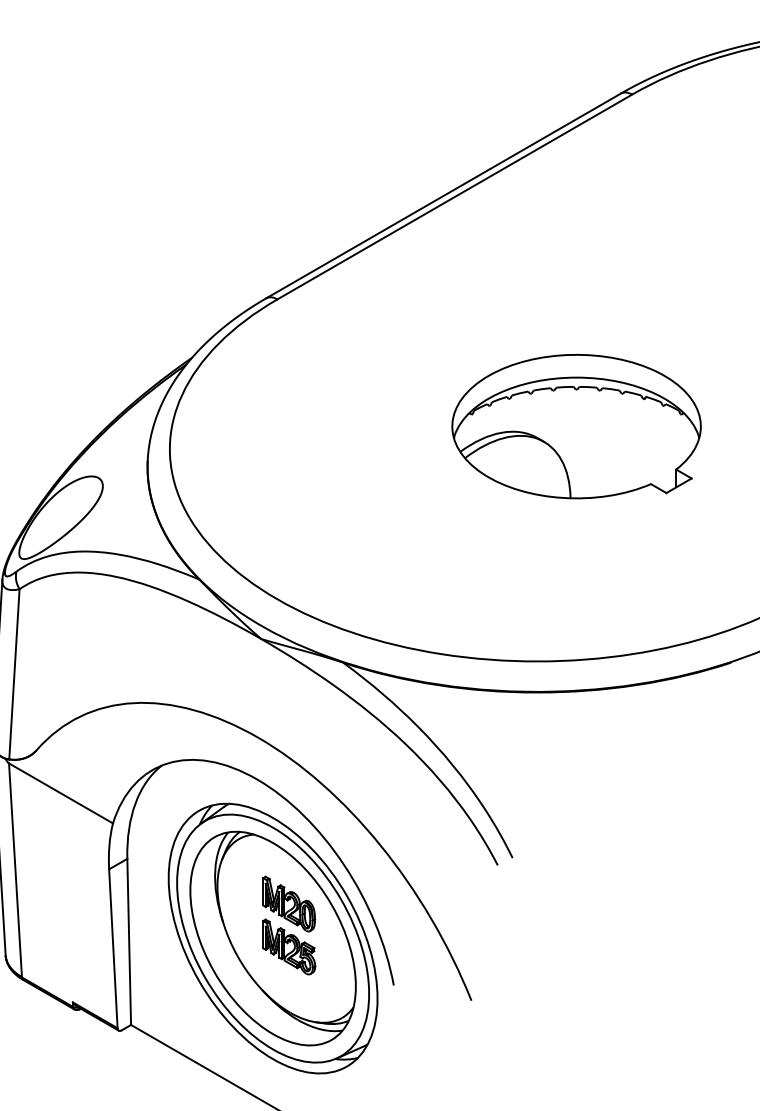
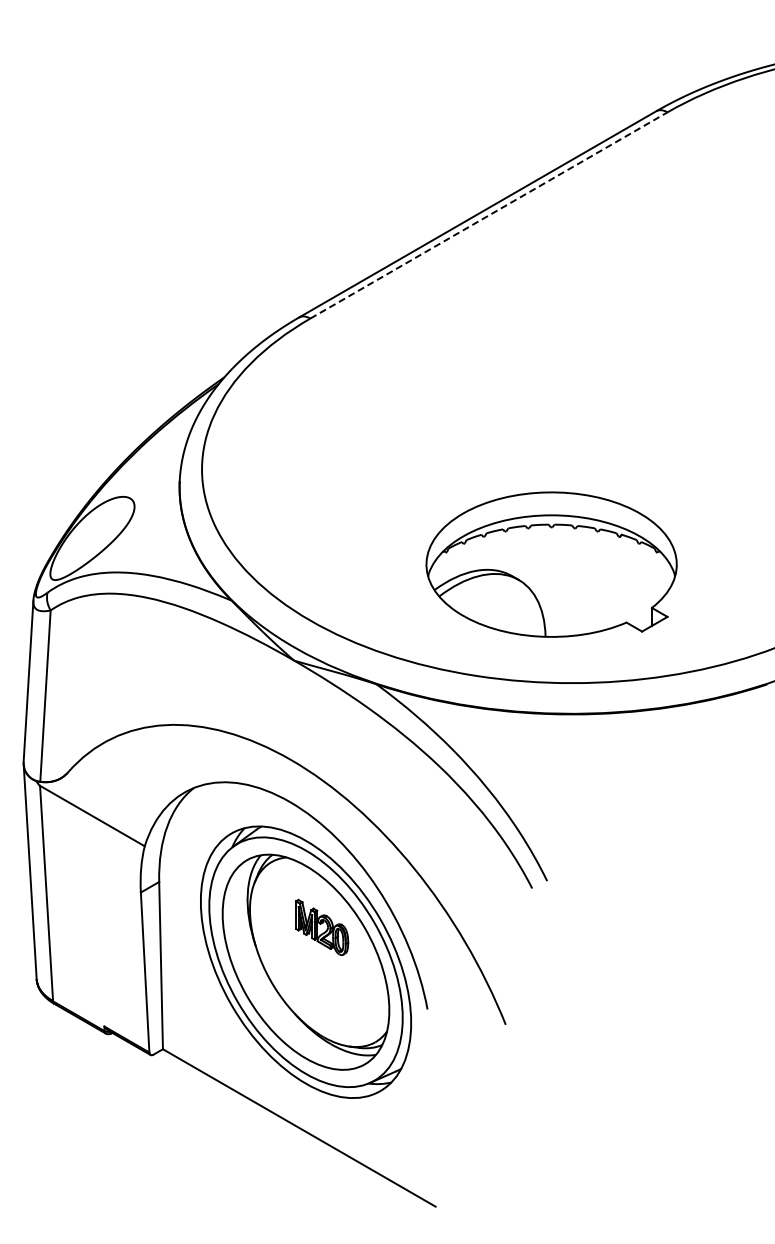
line: (455, 197) -> (489, 215), solid -> dashed
part: (576, 426) -> (551, 564), moved
part: (289, 946) -> (322, 970), removed

